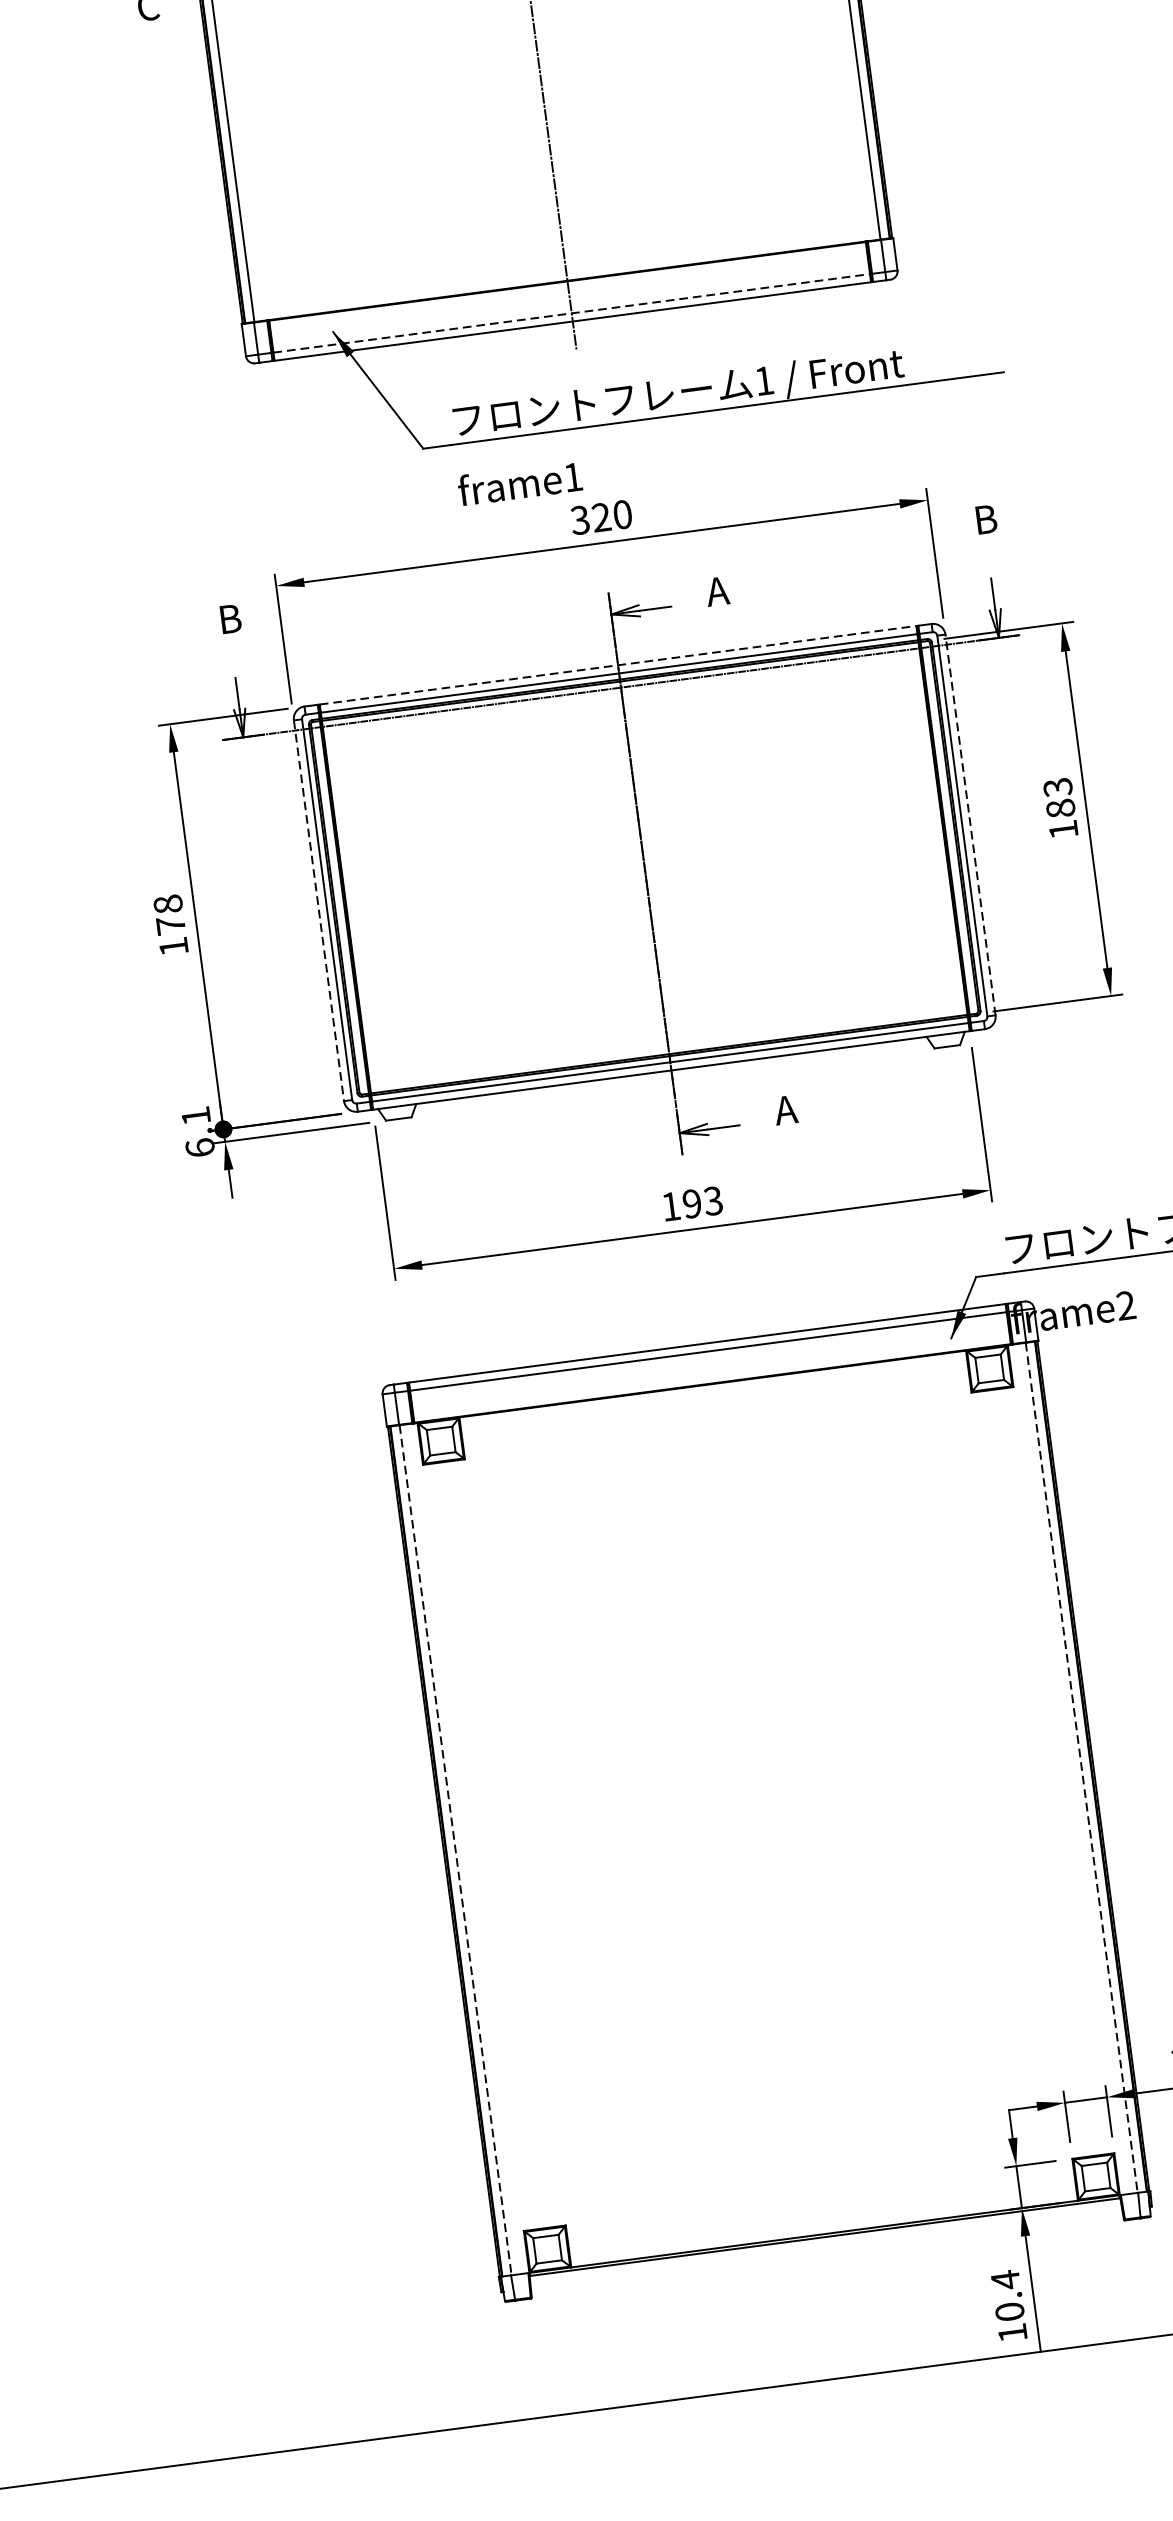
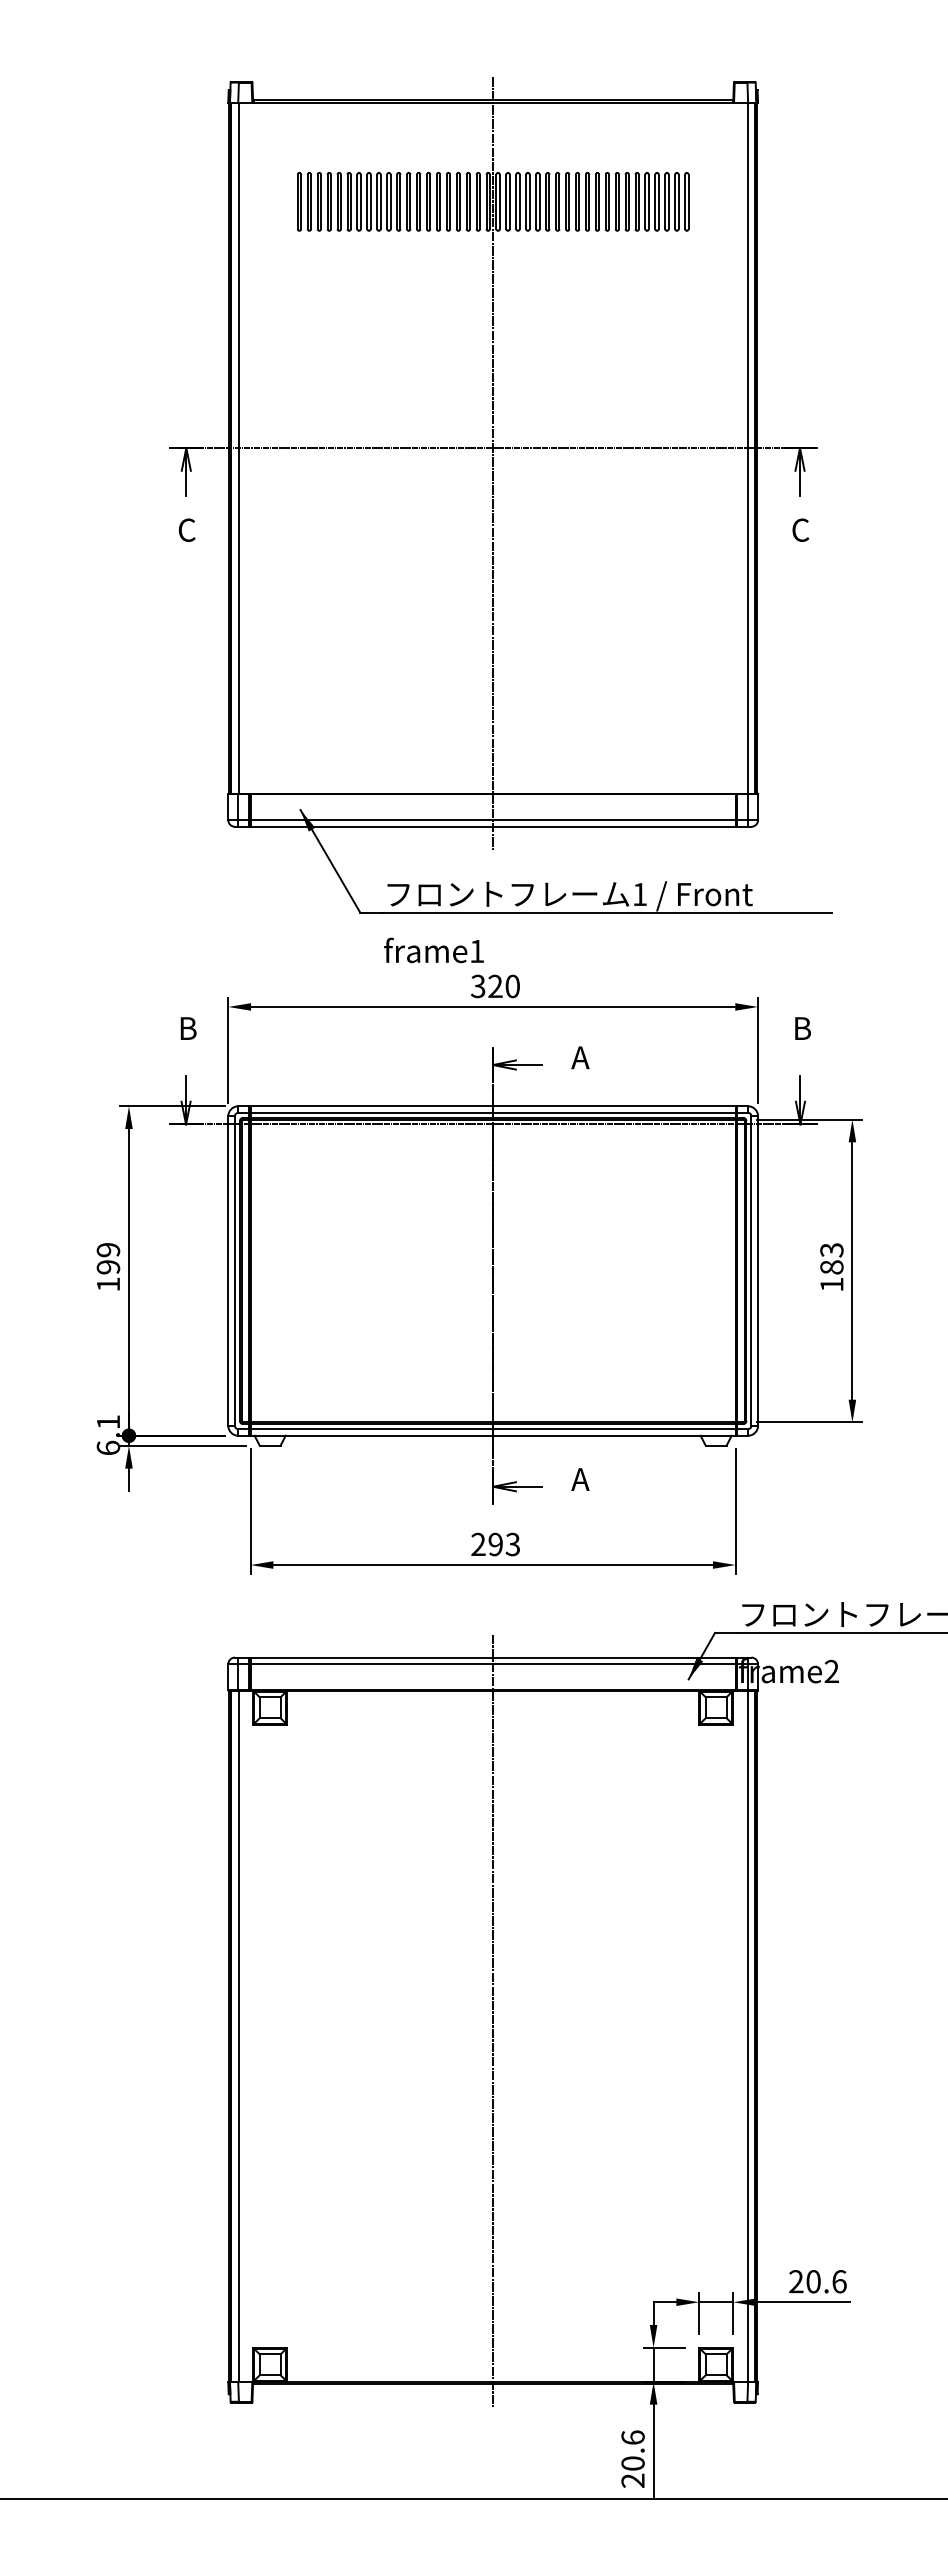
line: (572, 313) -> (493, 820), dashed -> solid
line: (618, 665) -> (493, 1106), dashed -> solid
line: (971, 825) -> (758, 1271), dashed -> solid
line: (319, 911) -> (228, 1271), dashed -> solid
text: (169, 914) -> (108, 1258), 178 -> 199
text: (670, 1205) -> (478, 1543), 193 -> 293
line: (1081, 1768) -> (747, 2036), dashed -> solid
line: (766, 1789) -> (493, 2020), added
line: (455, 1850) -> (238, 2036), dashed -> solid
text: (1008, 2305) -> (632, 2458), 10.4 -> 20.6

